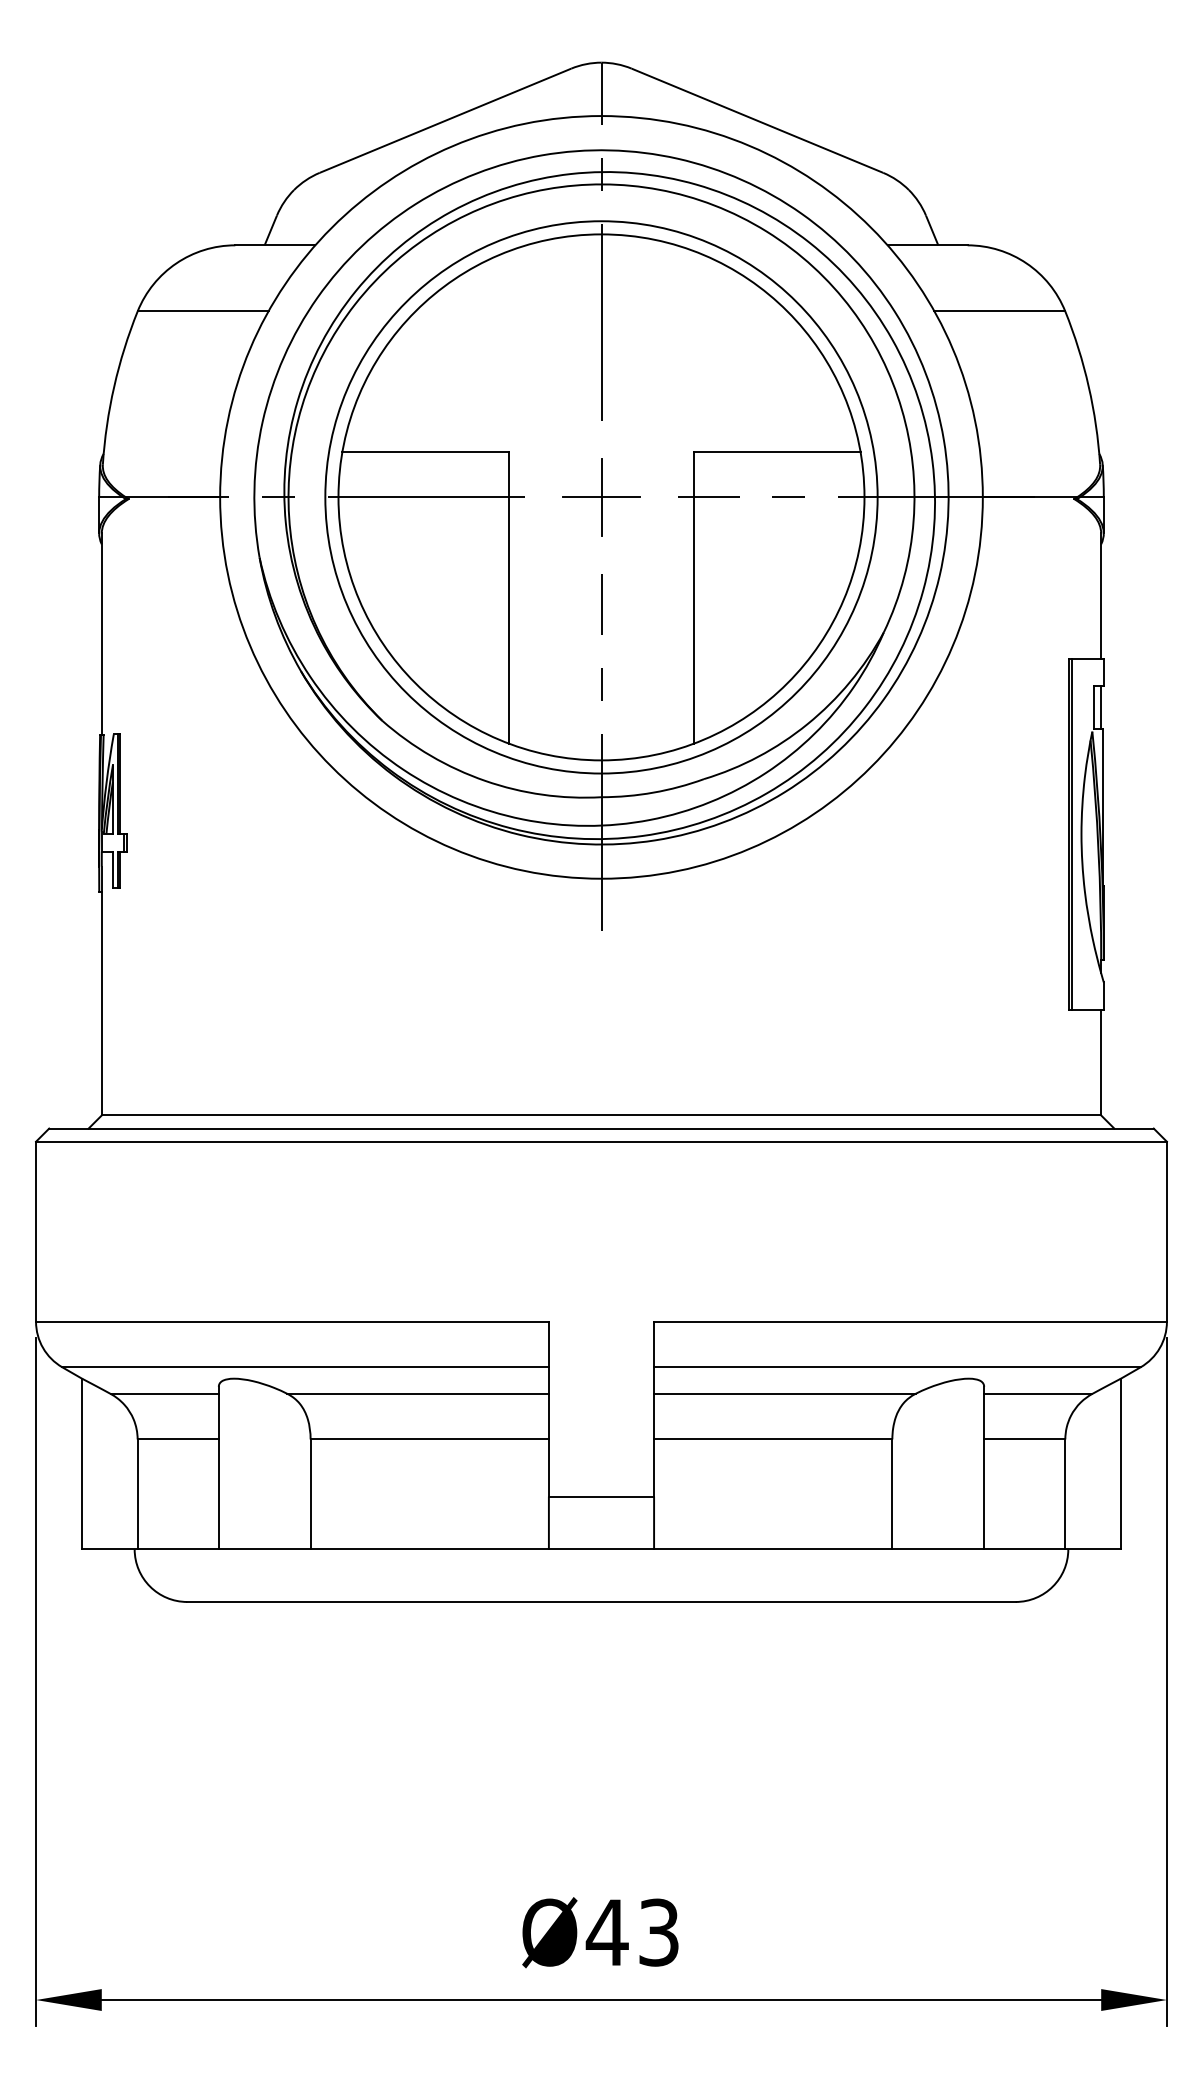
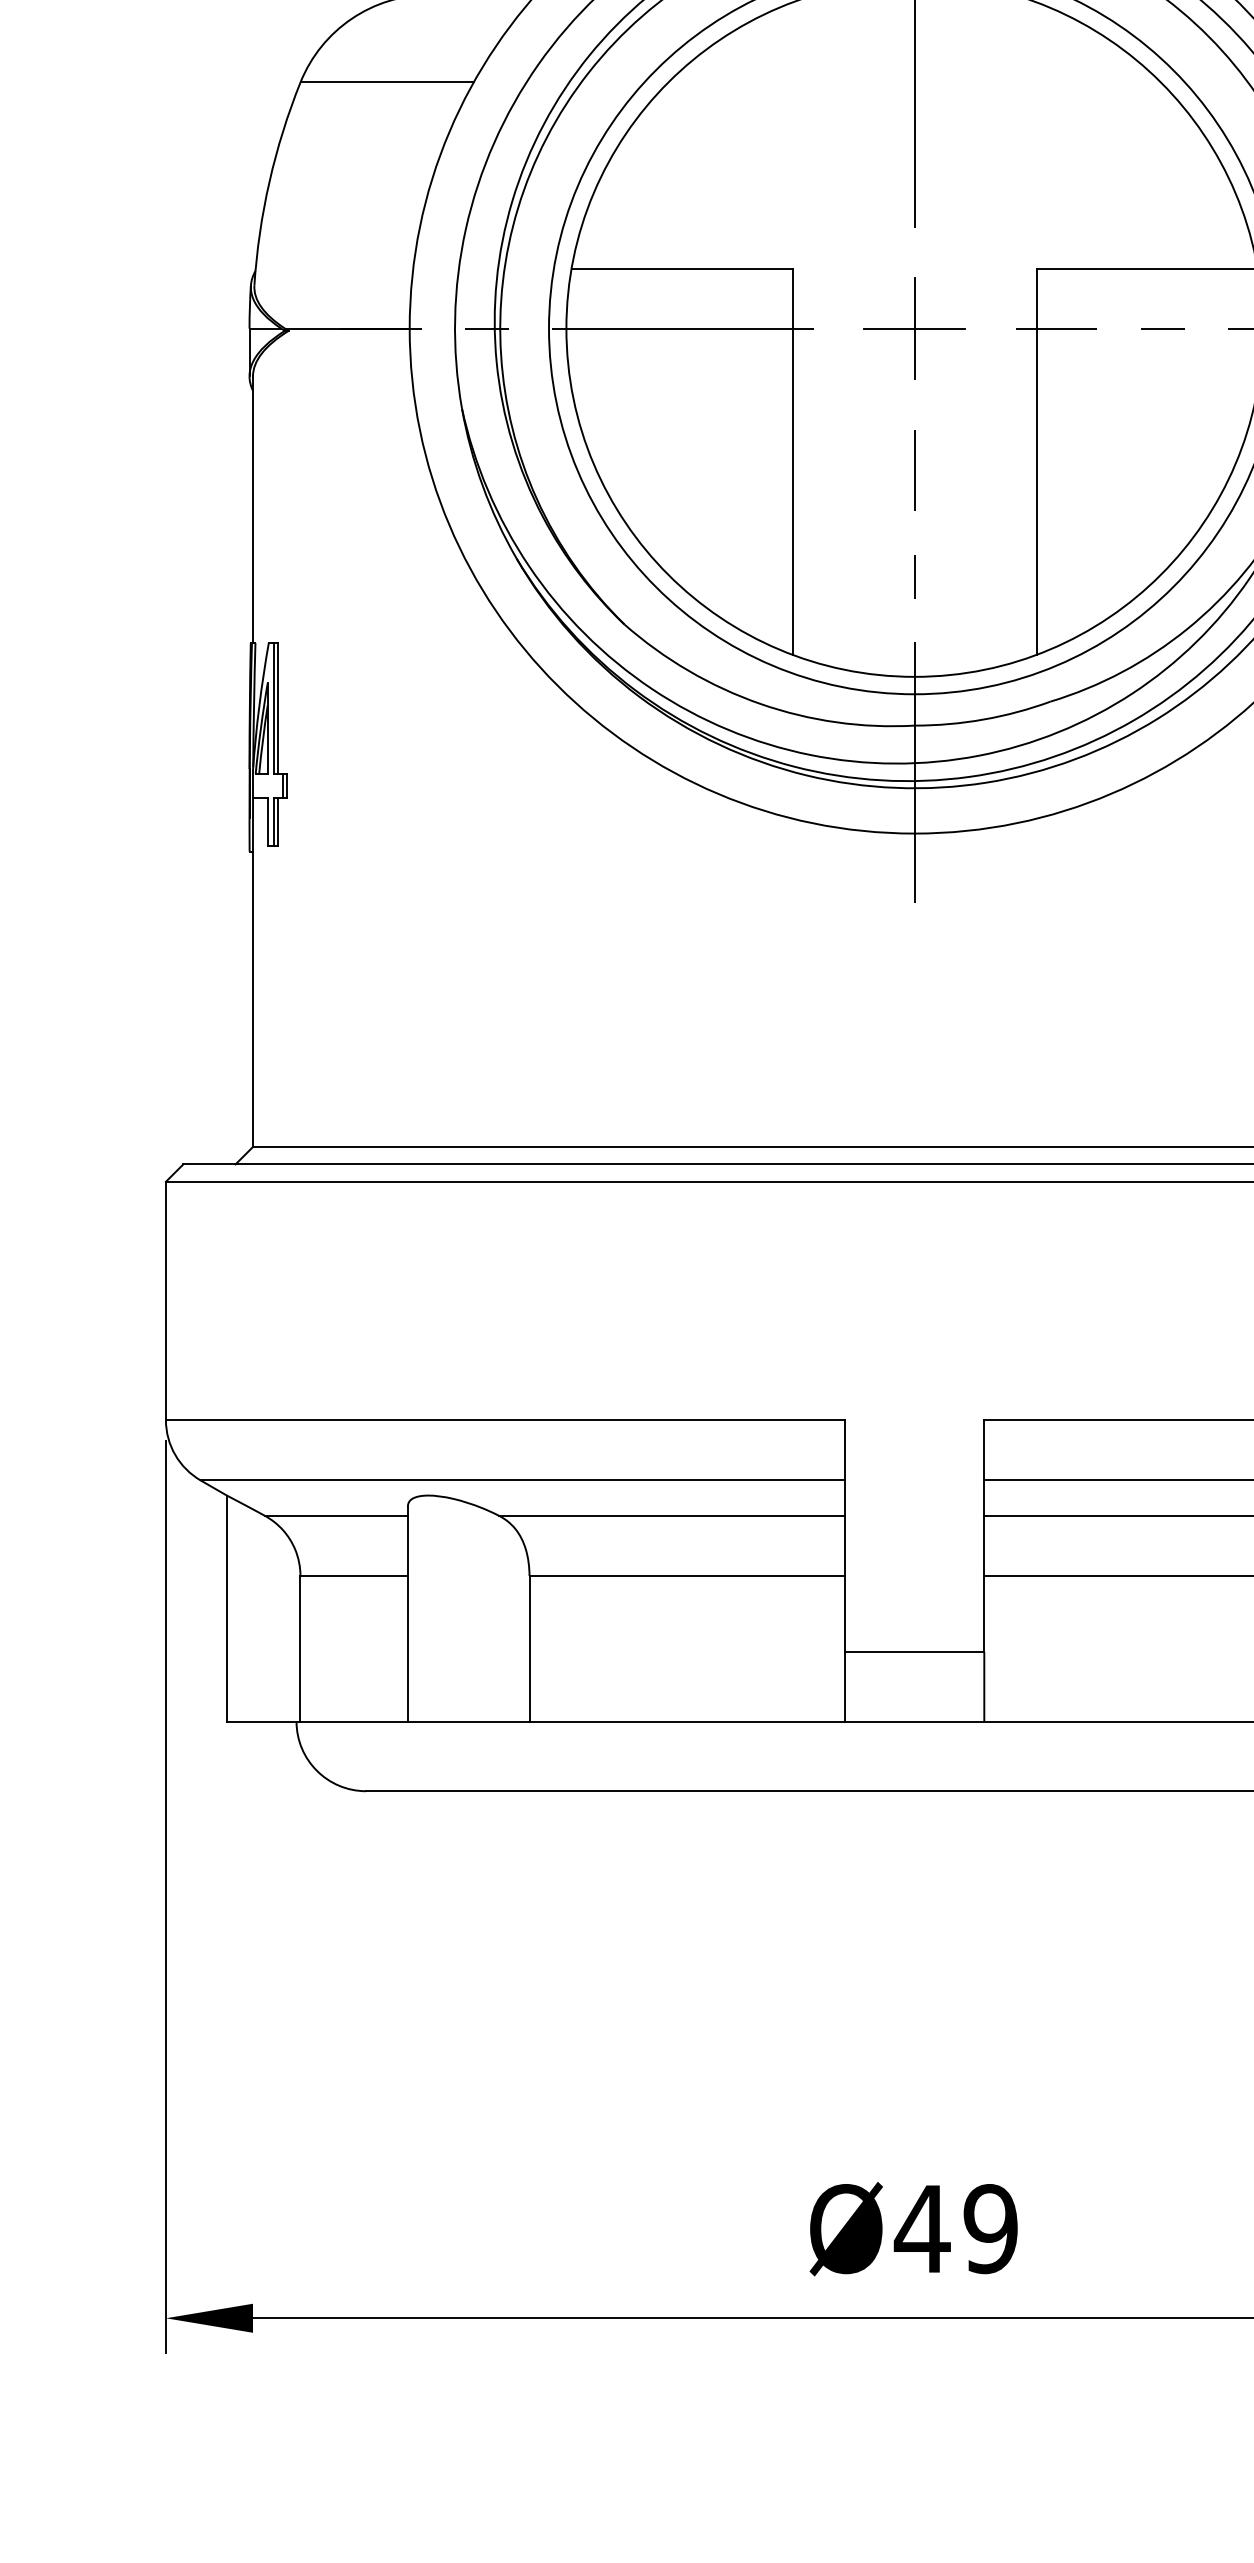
text: (658, 1932) -> (990, 2228), Ø43 -> Ø49

